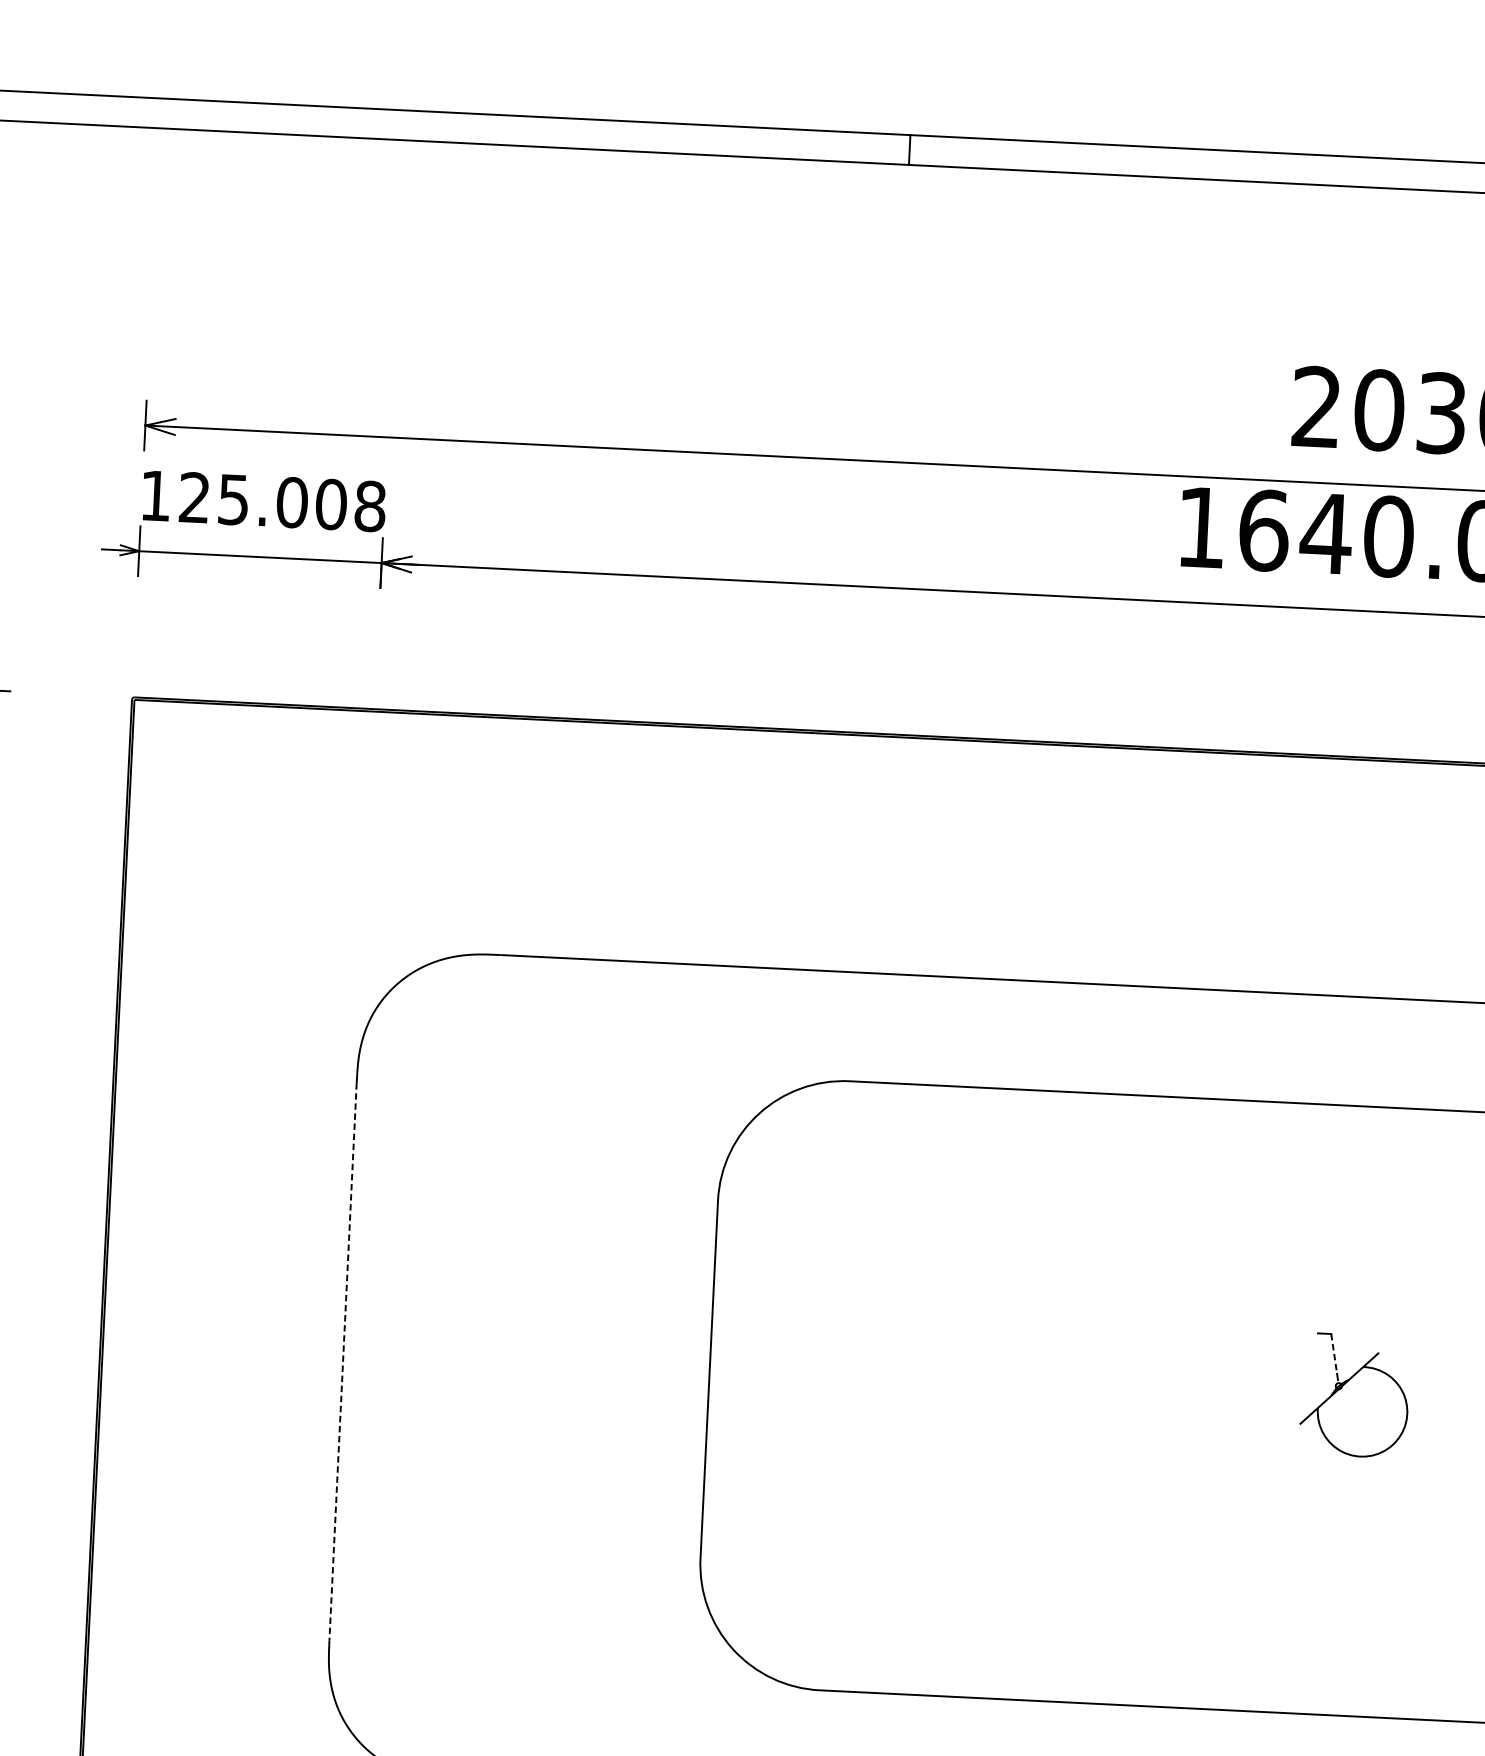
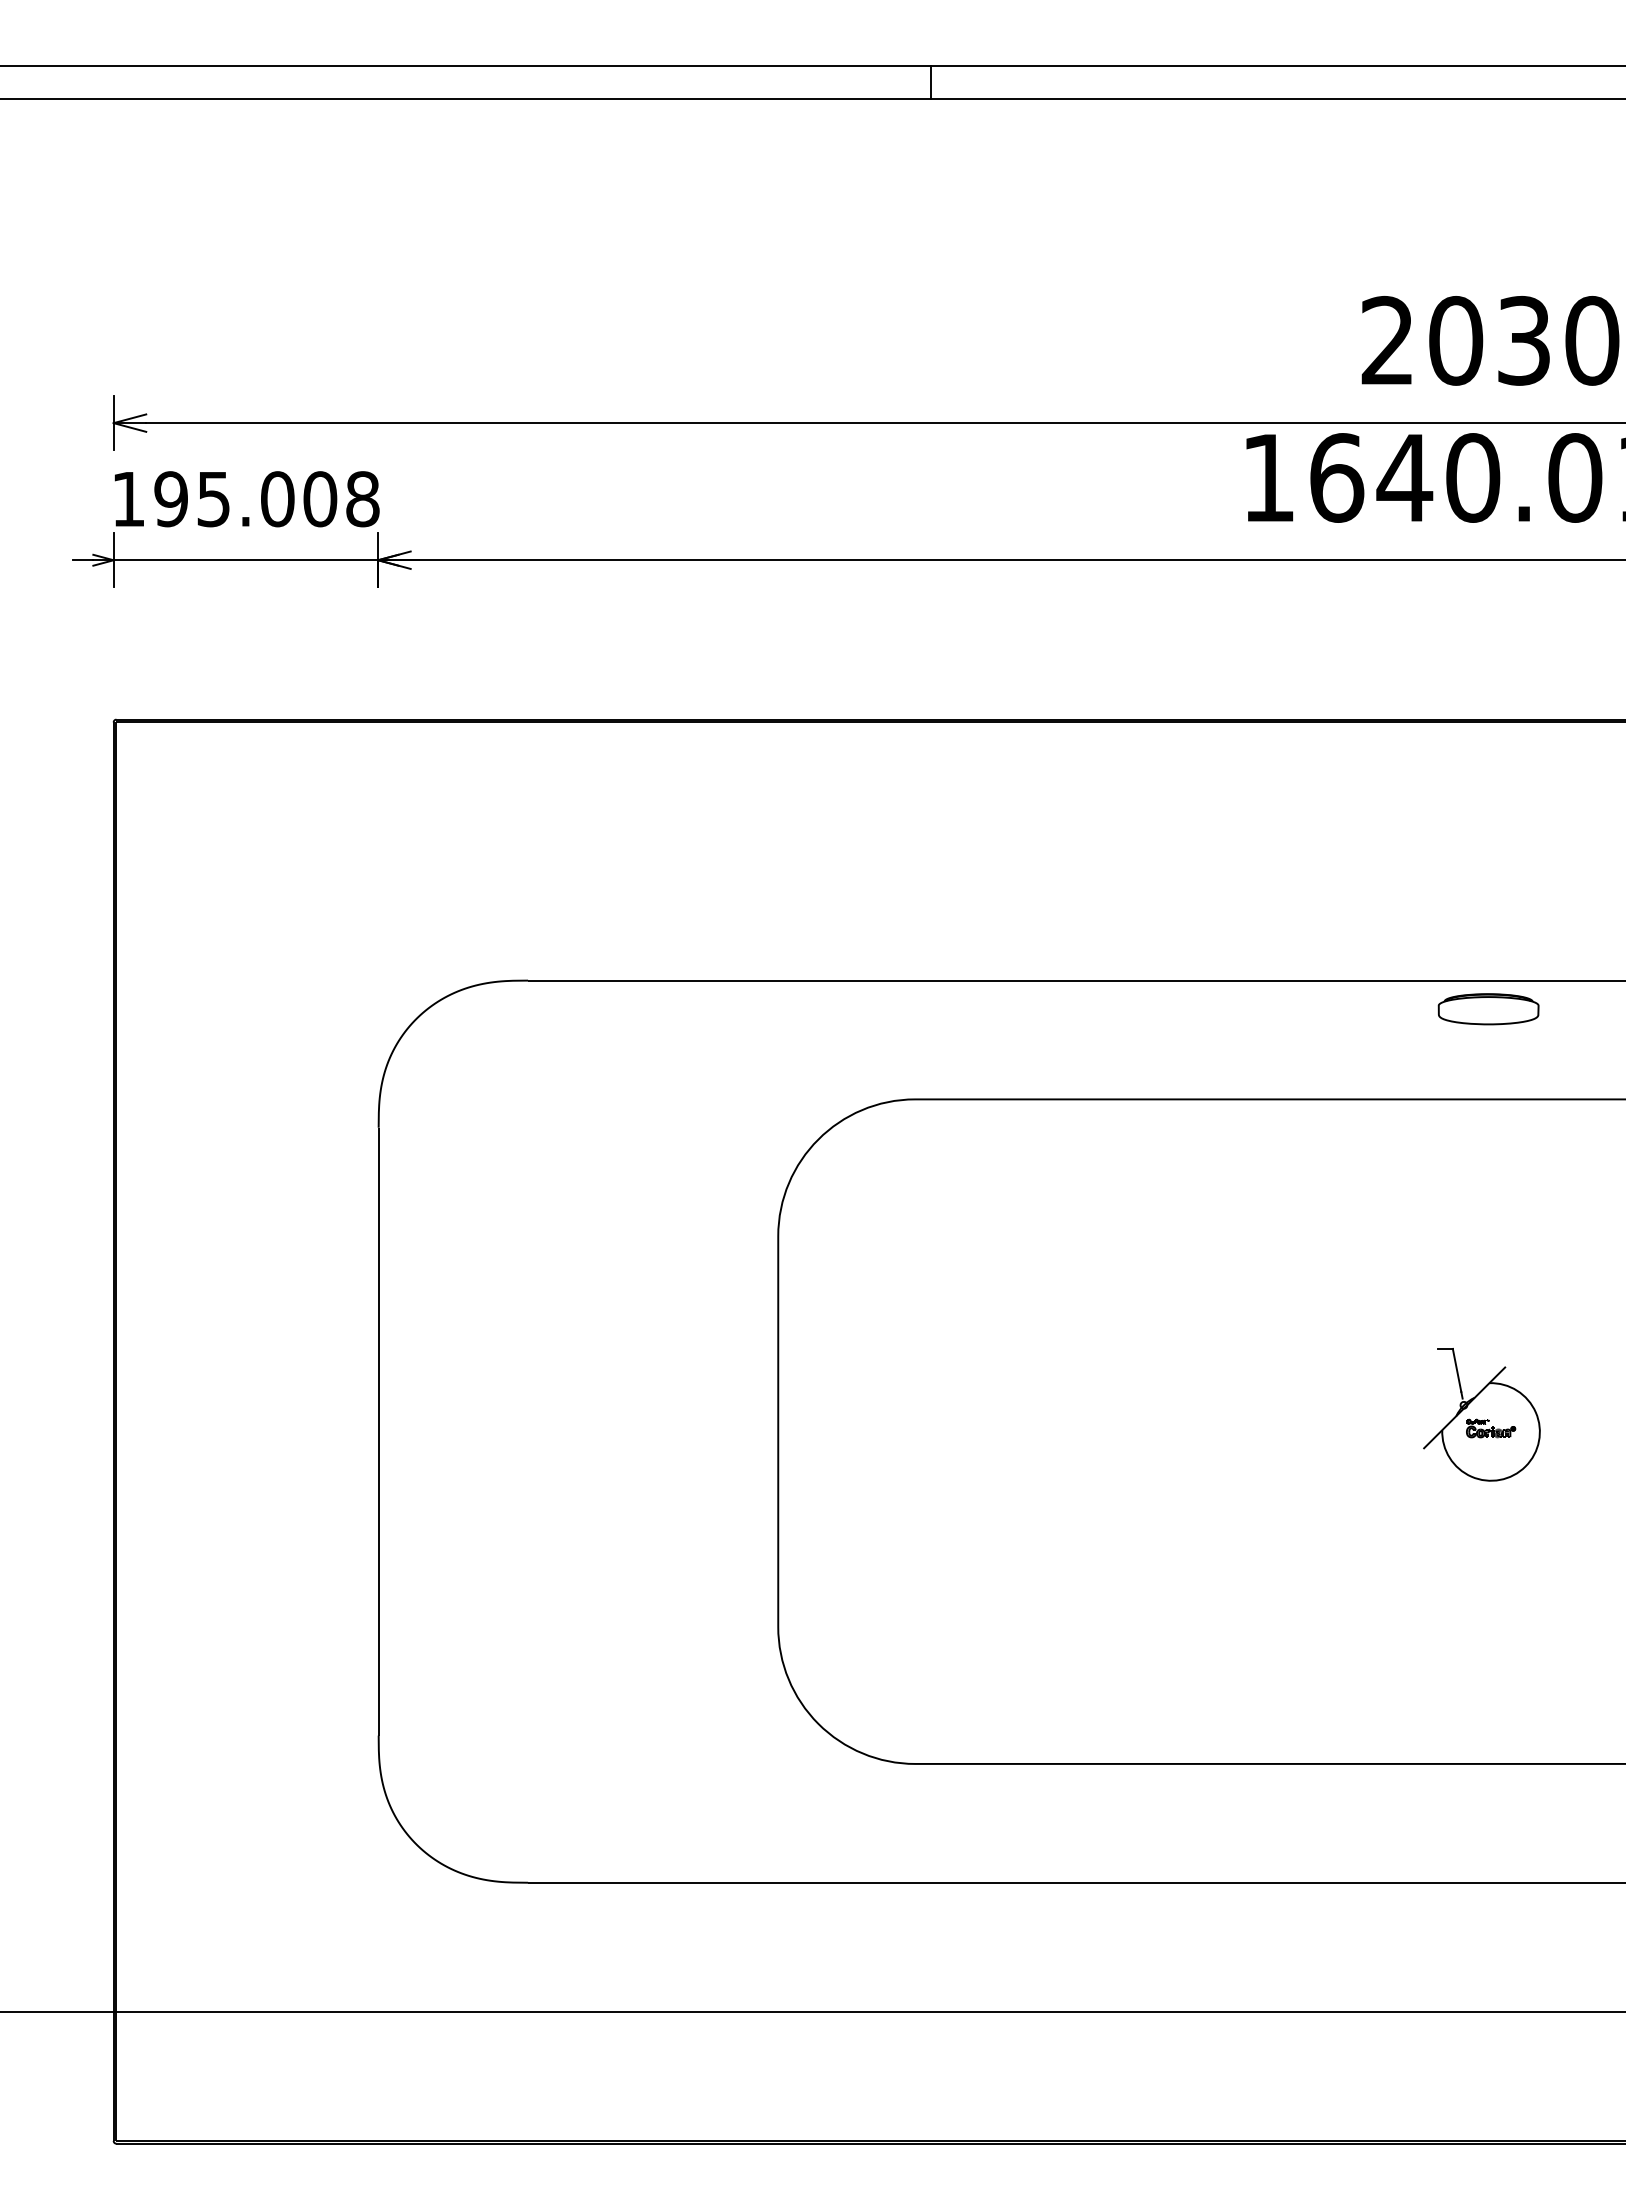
text: (194, 498) -> (170, 499), 125.008 -> 195.008
part: (1379, 1024) -> (1488, 1009), added
line: (1334, 1354) -> (1457, 1370), dashed -> solid
line: (342, 1361) -> (378, 1431), dashed -> solid
part: (1363, 1408) -> (1491, 1428), added

